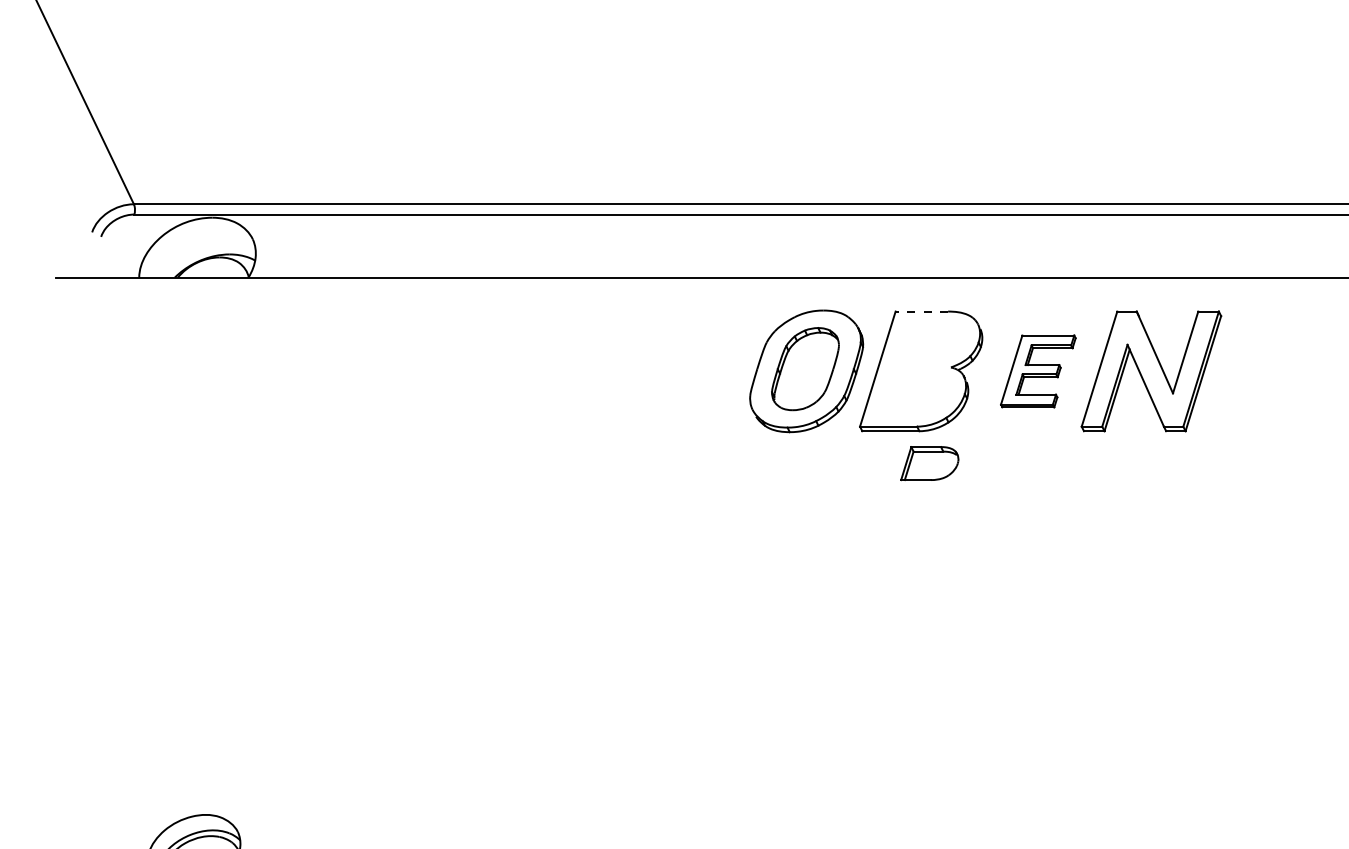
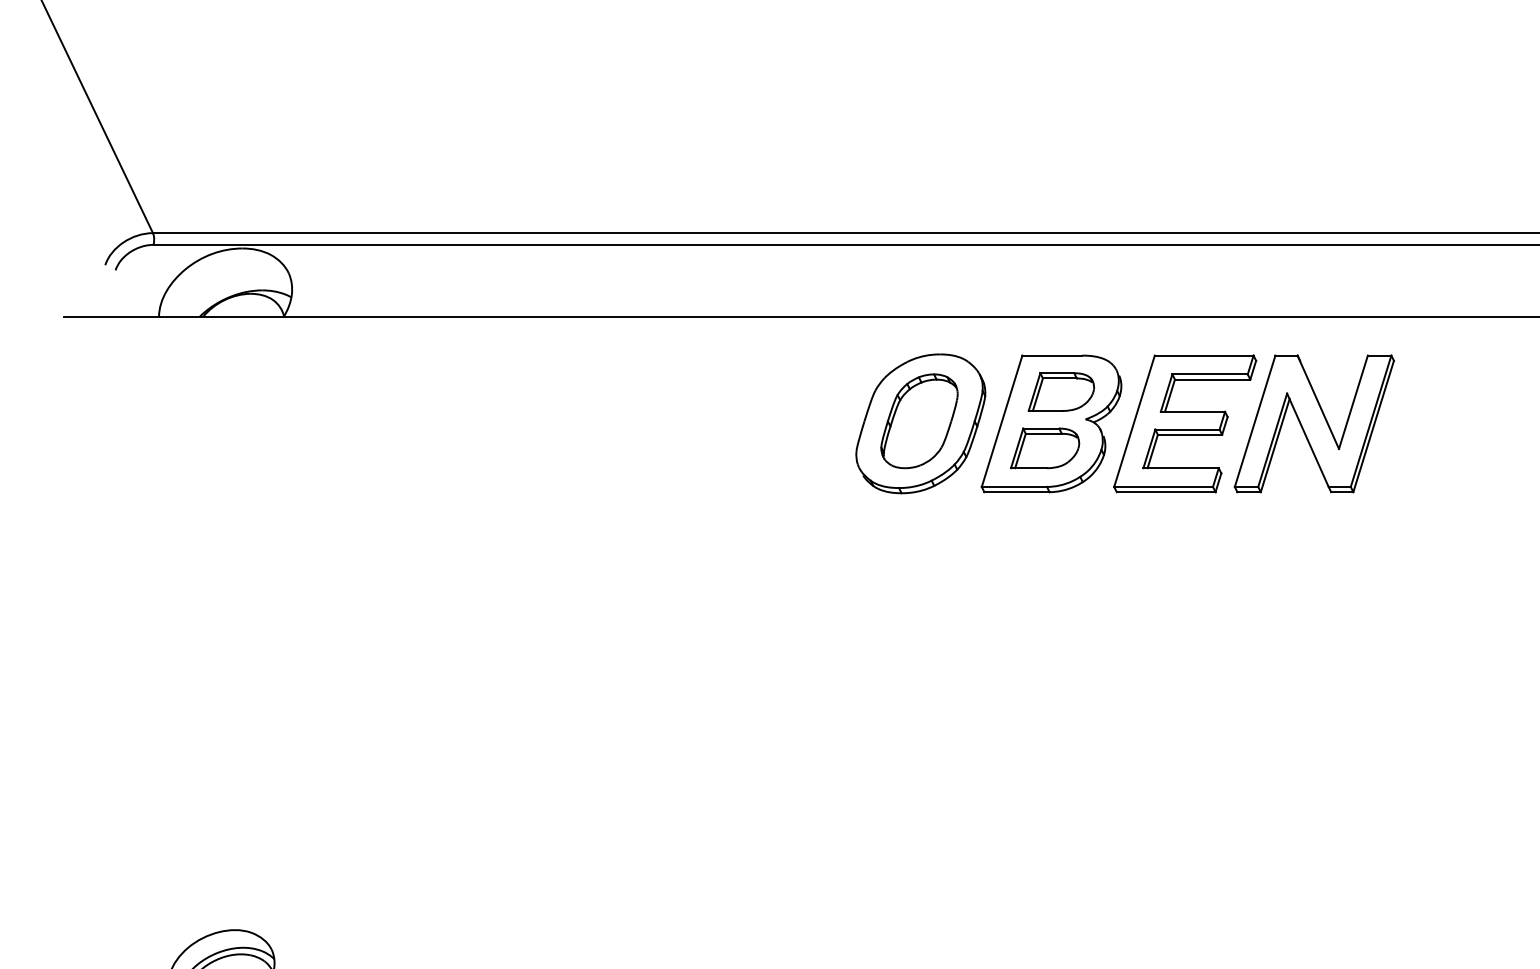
line: (921, 311) -> (1052, 355), dashed -> solid
part: (1038, 371) -> (1185, 423), size x1.67
part: (915, 392) -> (1045, 448), added
part: (929, 463) -> (1061, 391), moved

